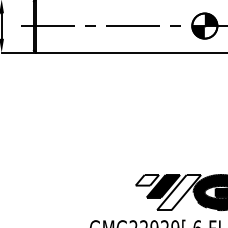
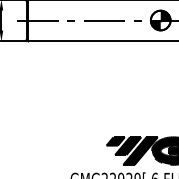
fill: (147, 180) -> (115, 141), added
fill: (179, 191) -> (140, 150), added

